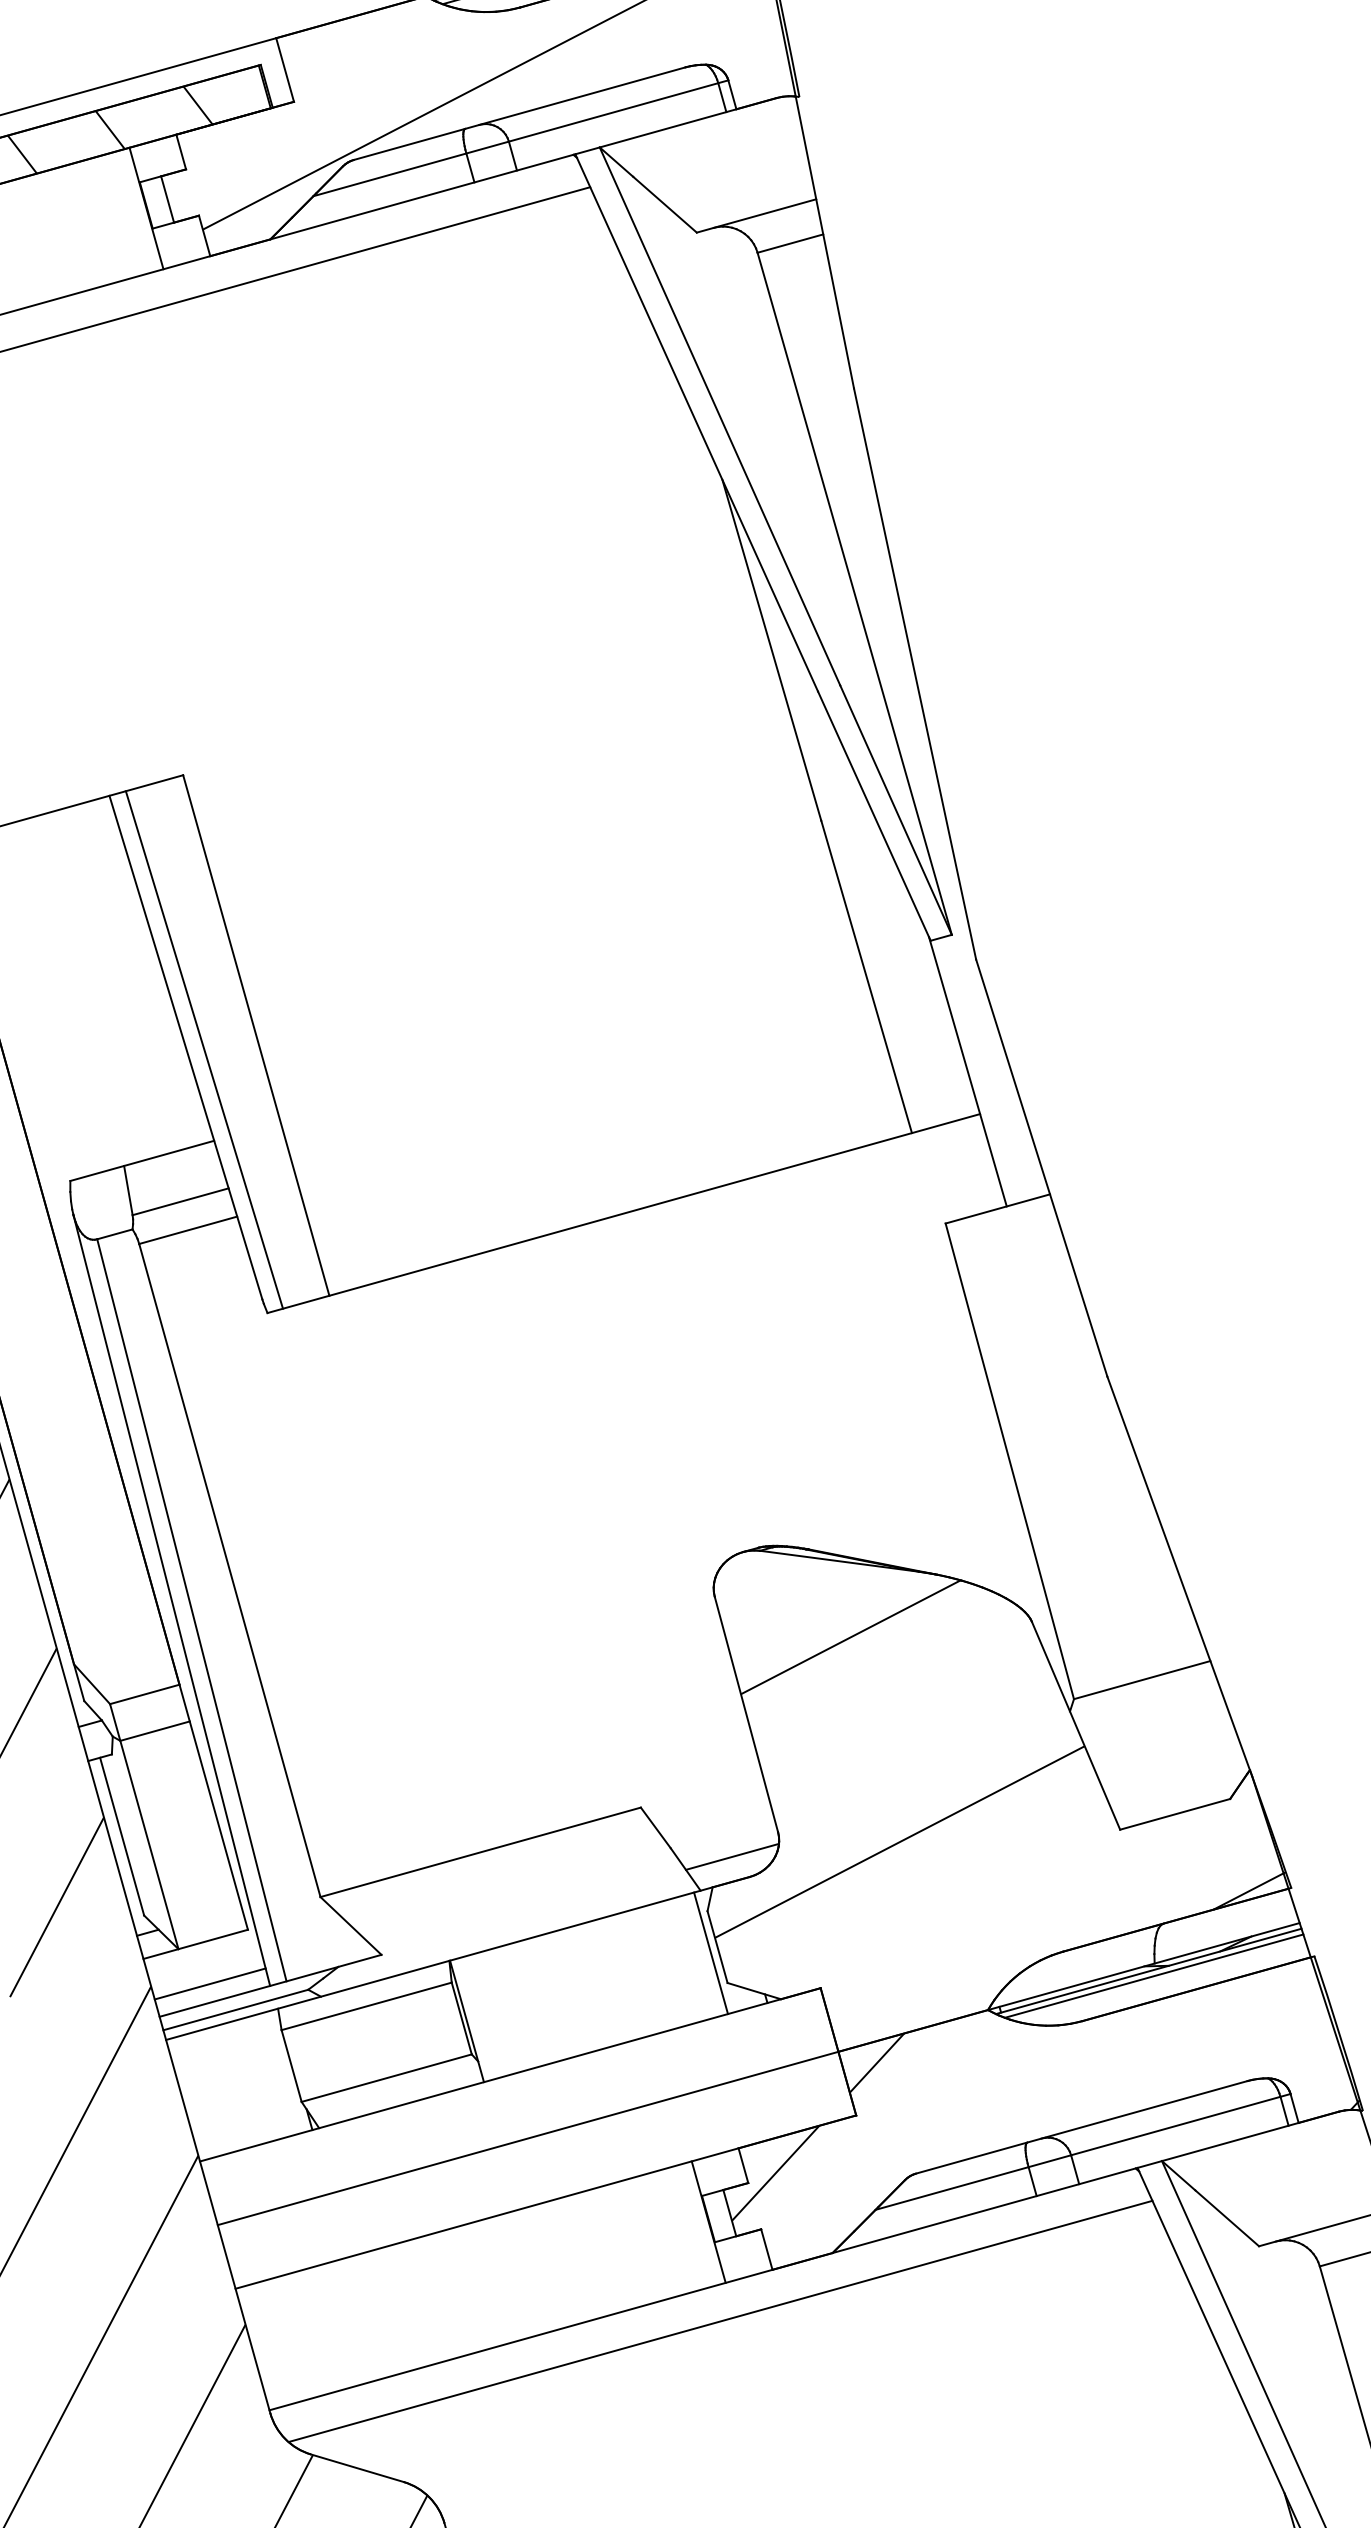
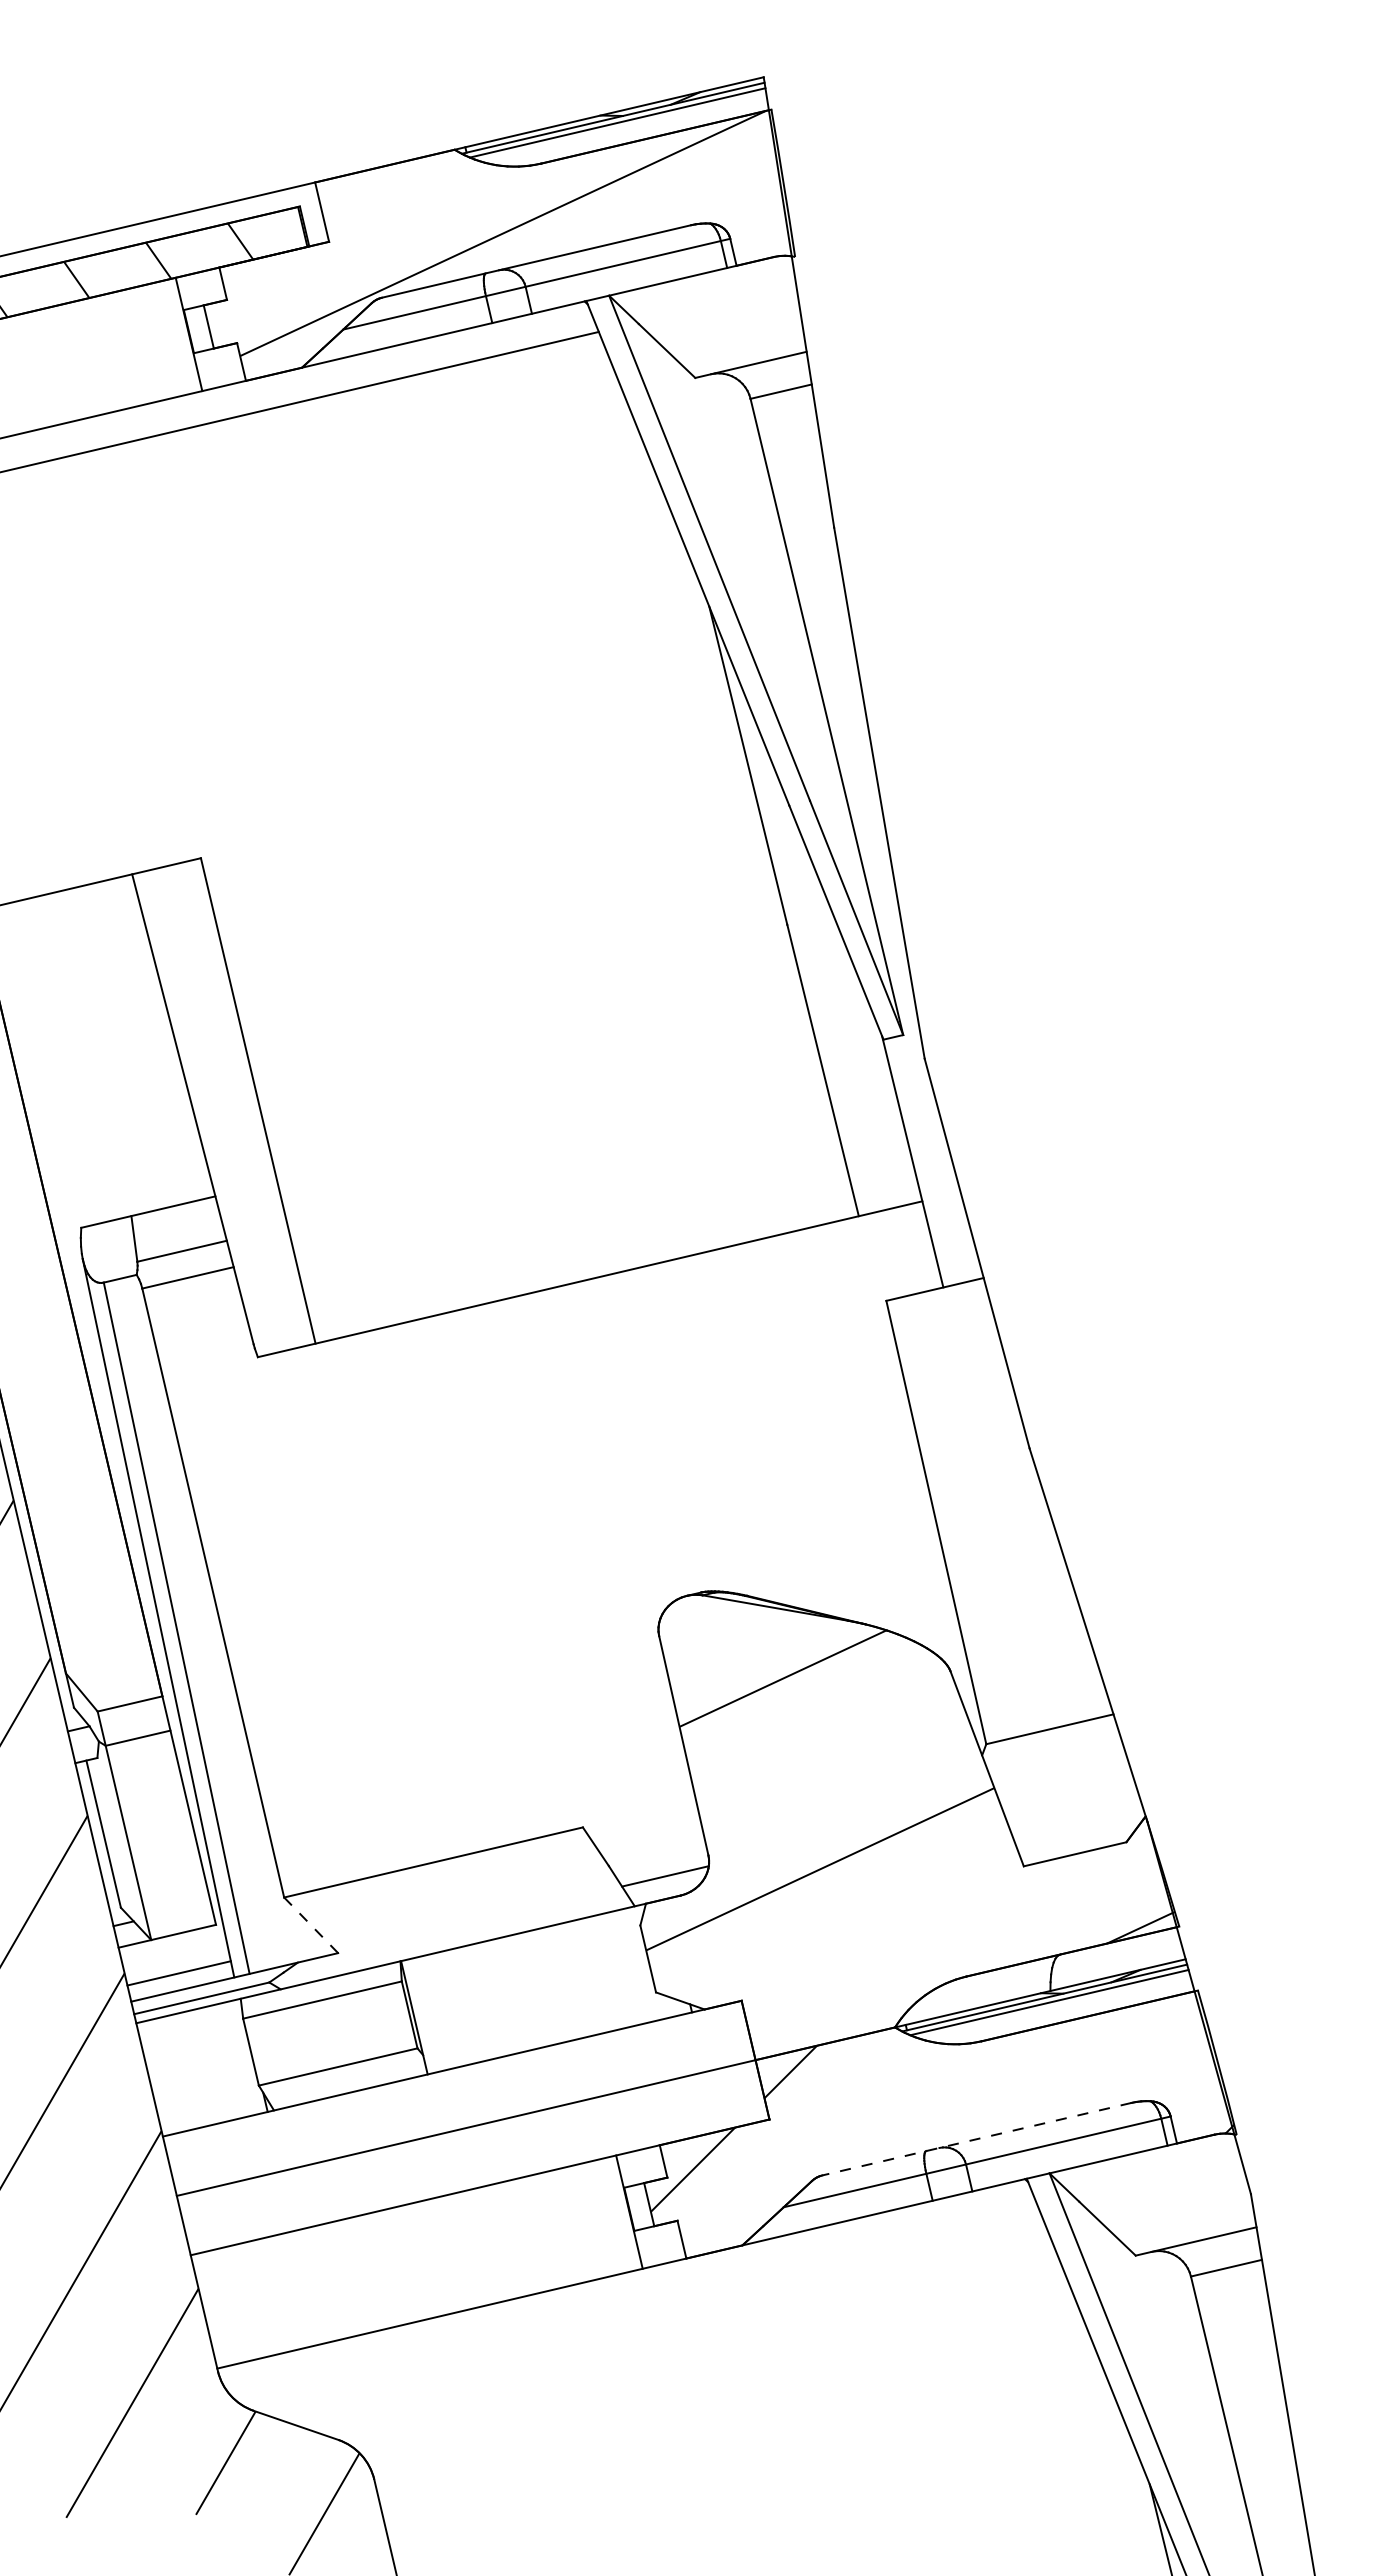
line: (203, 1049) -> (209, 1111), removed
line: (351, 1926) -> (311, 1925), solid -> dashed
line: (710, 1953) -> (641, 1964), removed
line: (1081, 2127) -> (976, 2139), solid -> dashed
line: (720, 2320) -> (636, 2303), removed

